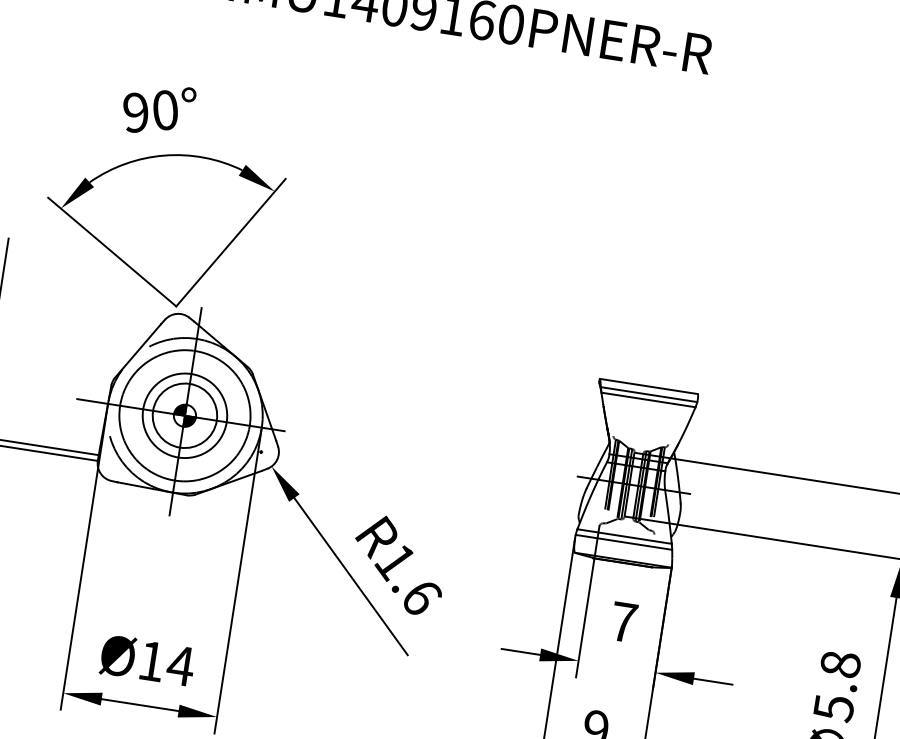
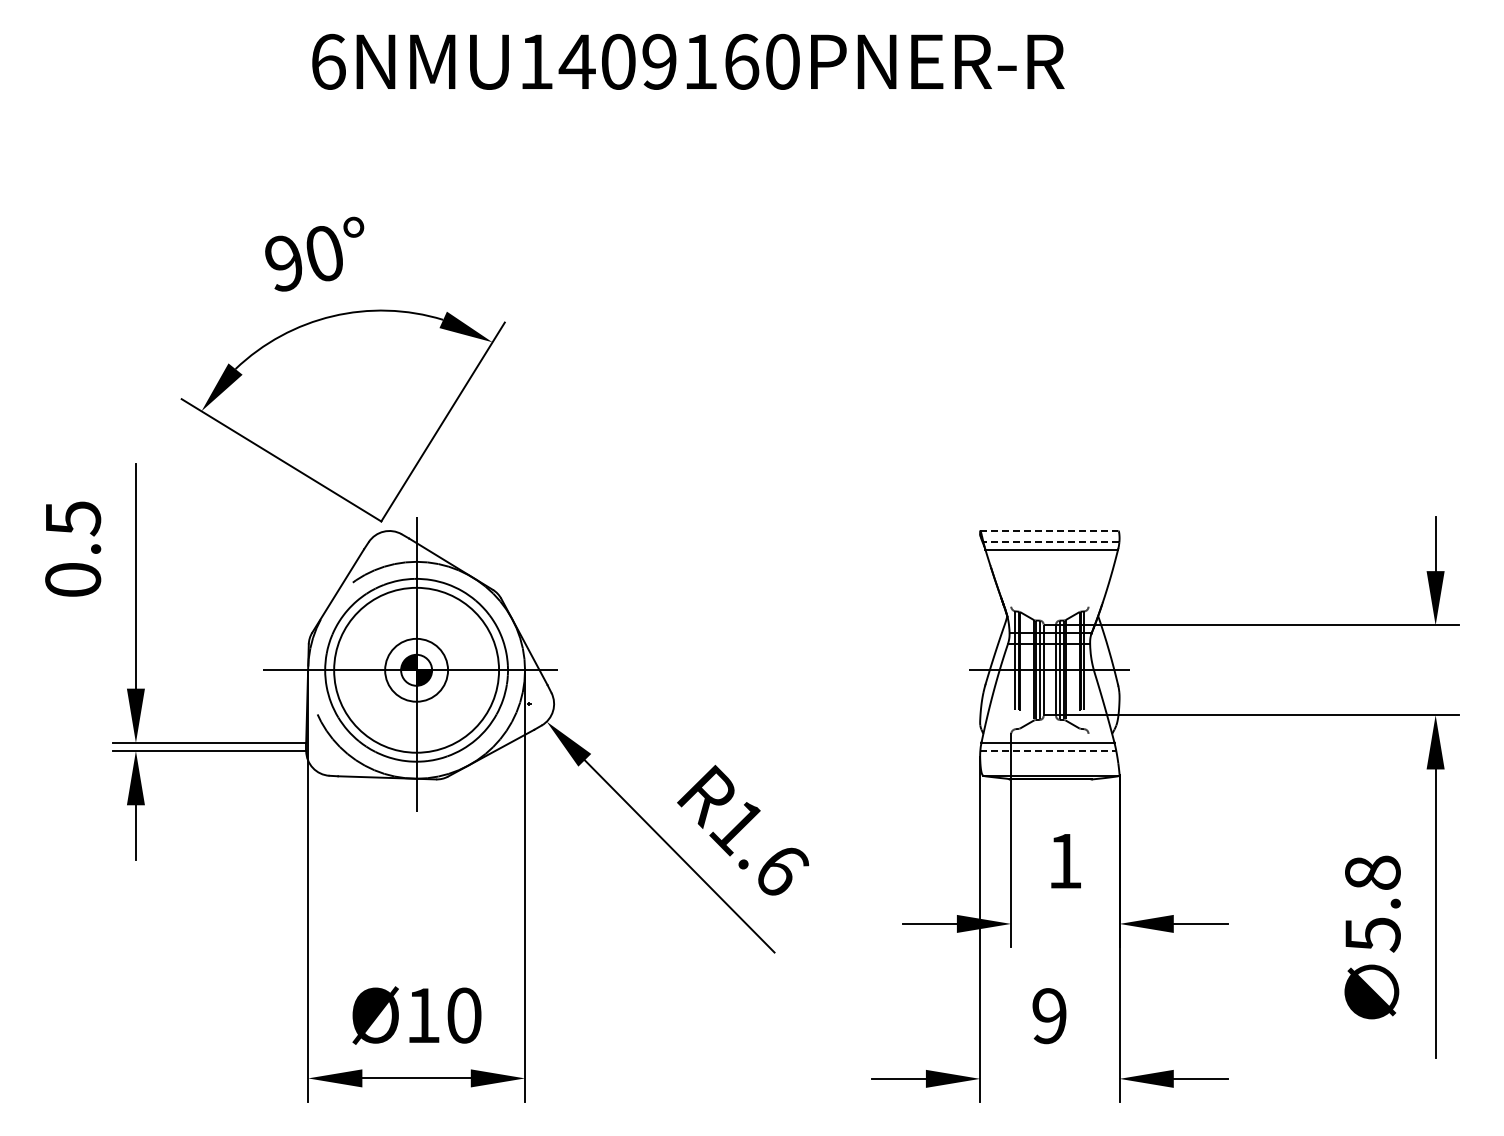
line: (648, 386) -> (1049, 531), solid -> dashed
line: (649, 394) -> (1051, 542), solid -> dashed
circle: (184, 415) -> (416, 670), size x0.7
circle: (184, 415) -> (416, 670), size x1.4
line: (624, 542) -> (1048, 751), solid -> dashed
text: (624, 622) -> (1065, 861), 7 -> 1
text: (180, 665) -> (463, 1015), Ø14 -> Ø10

